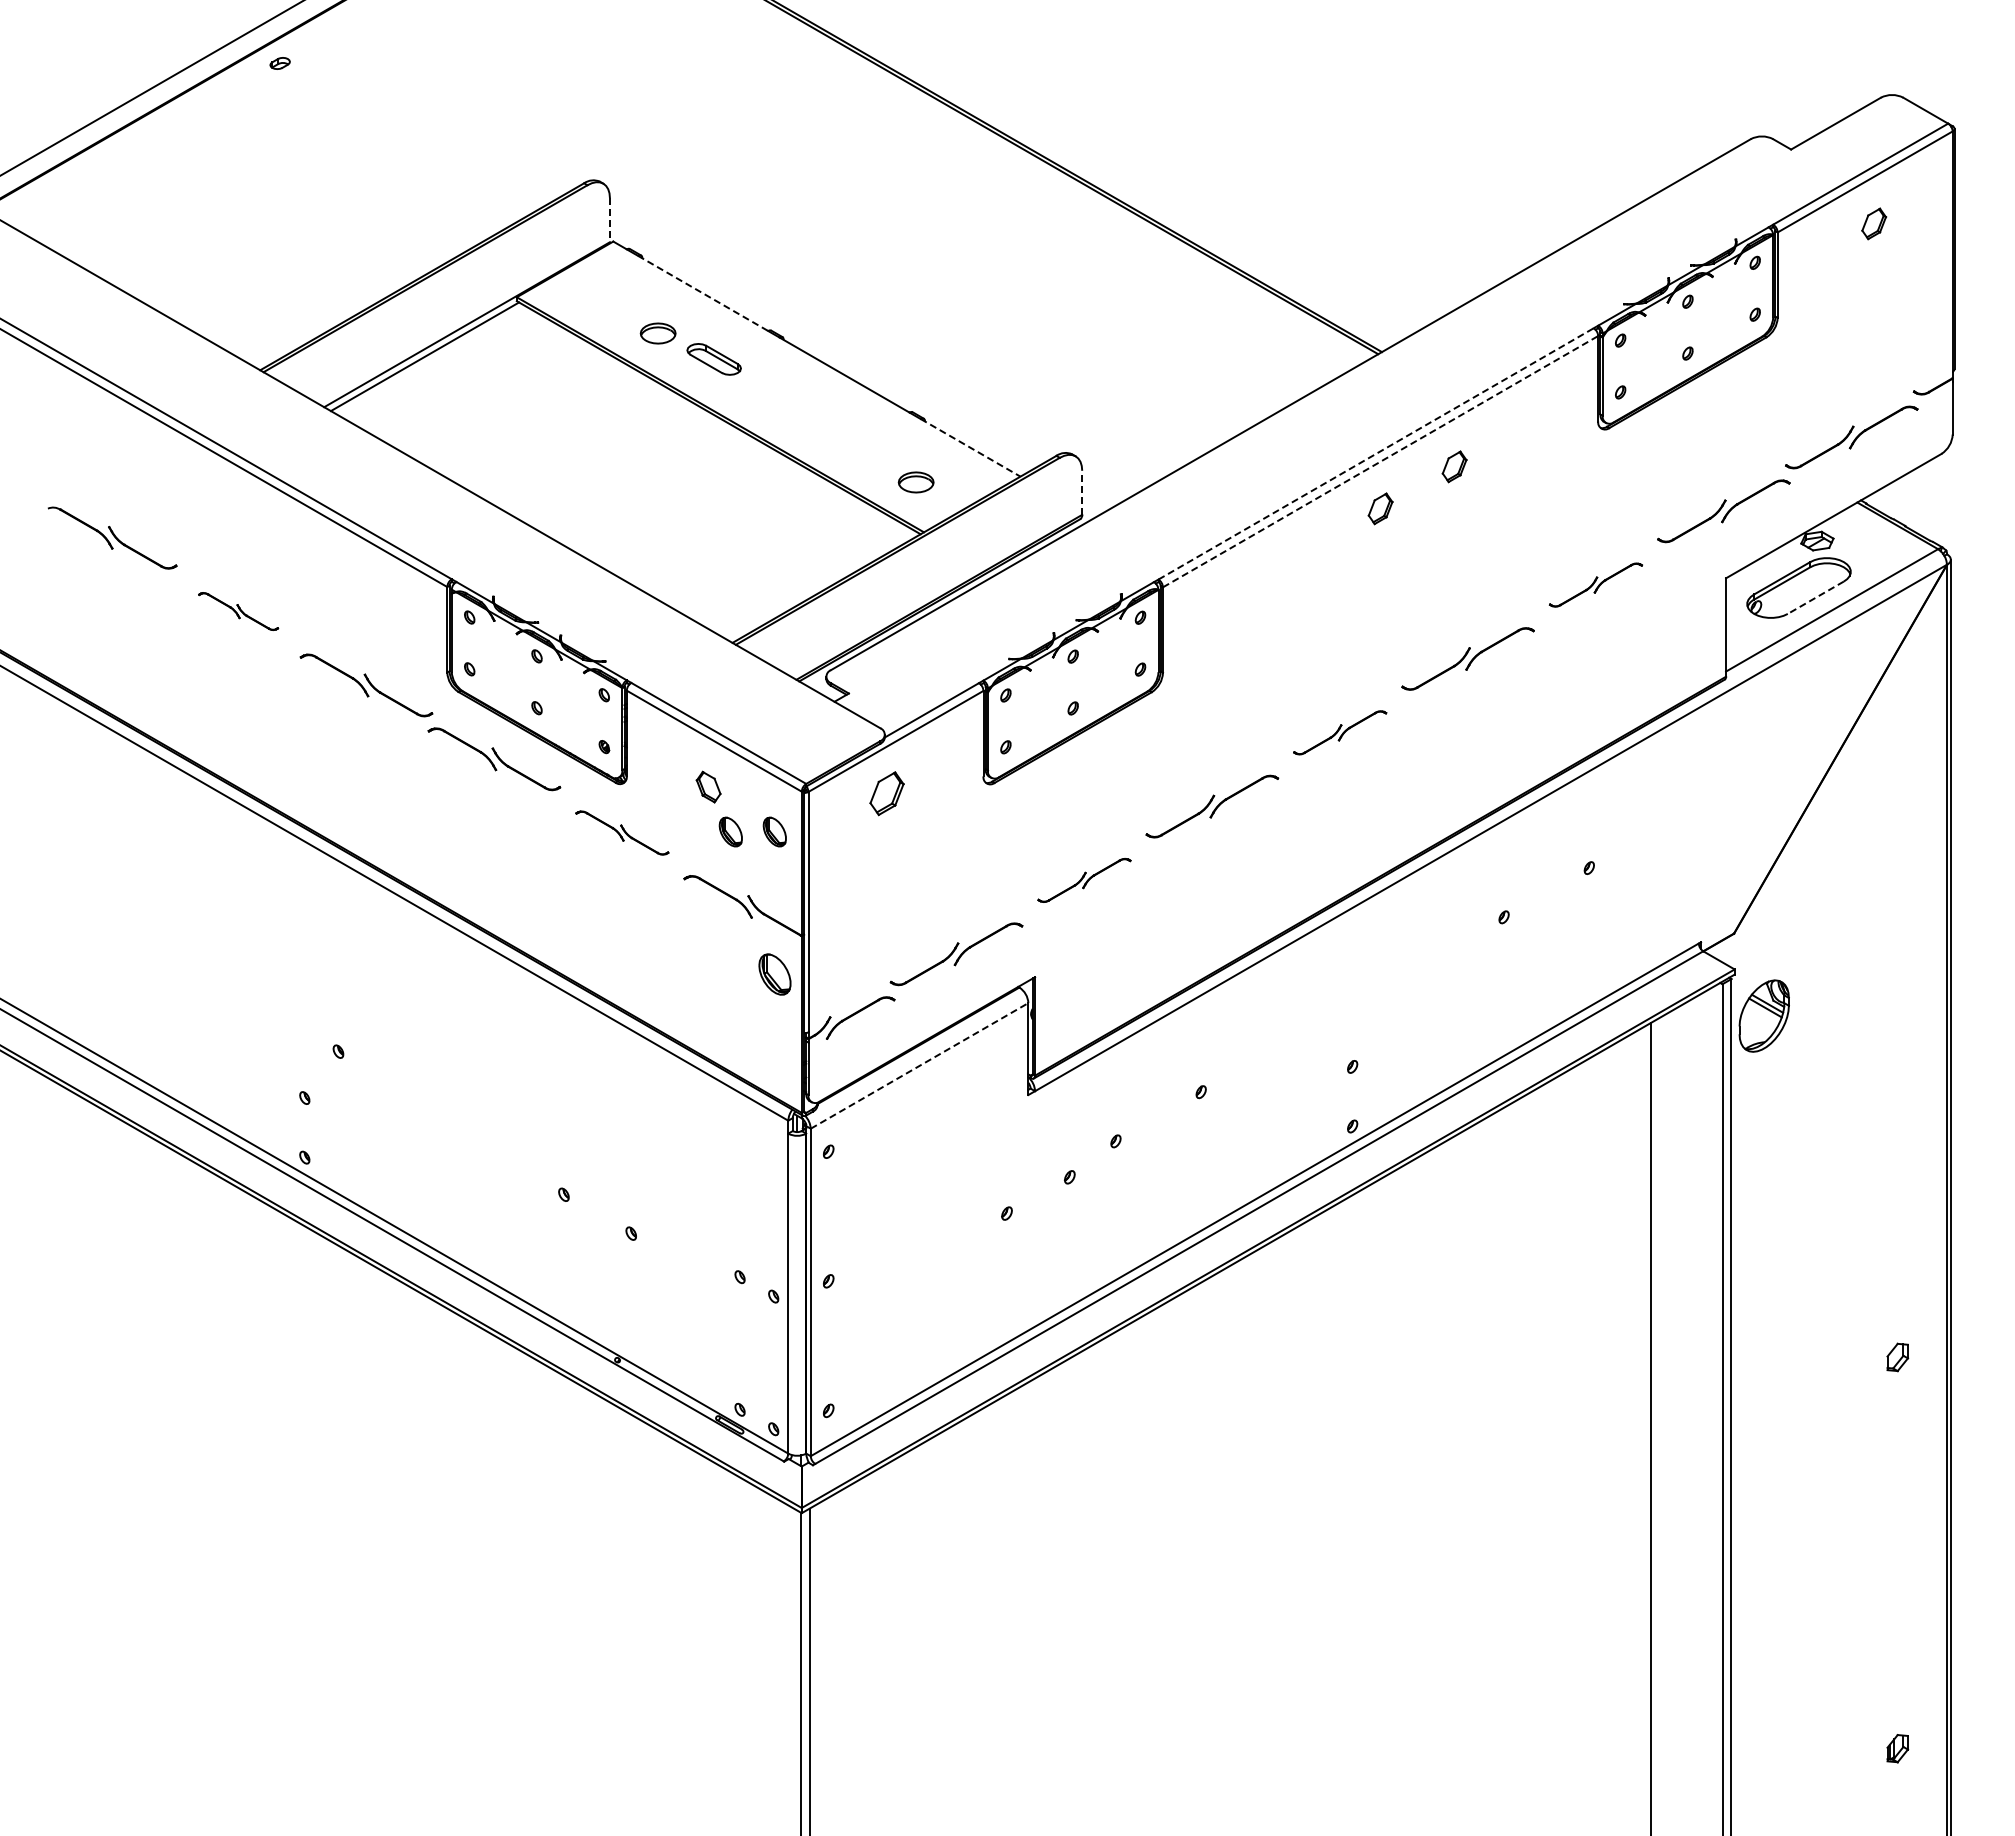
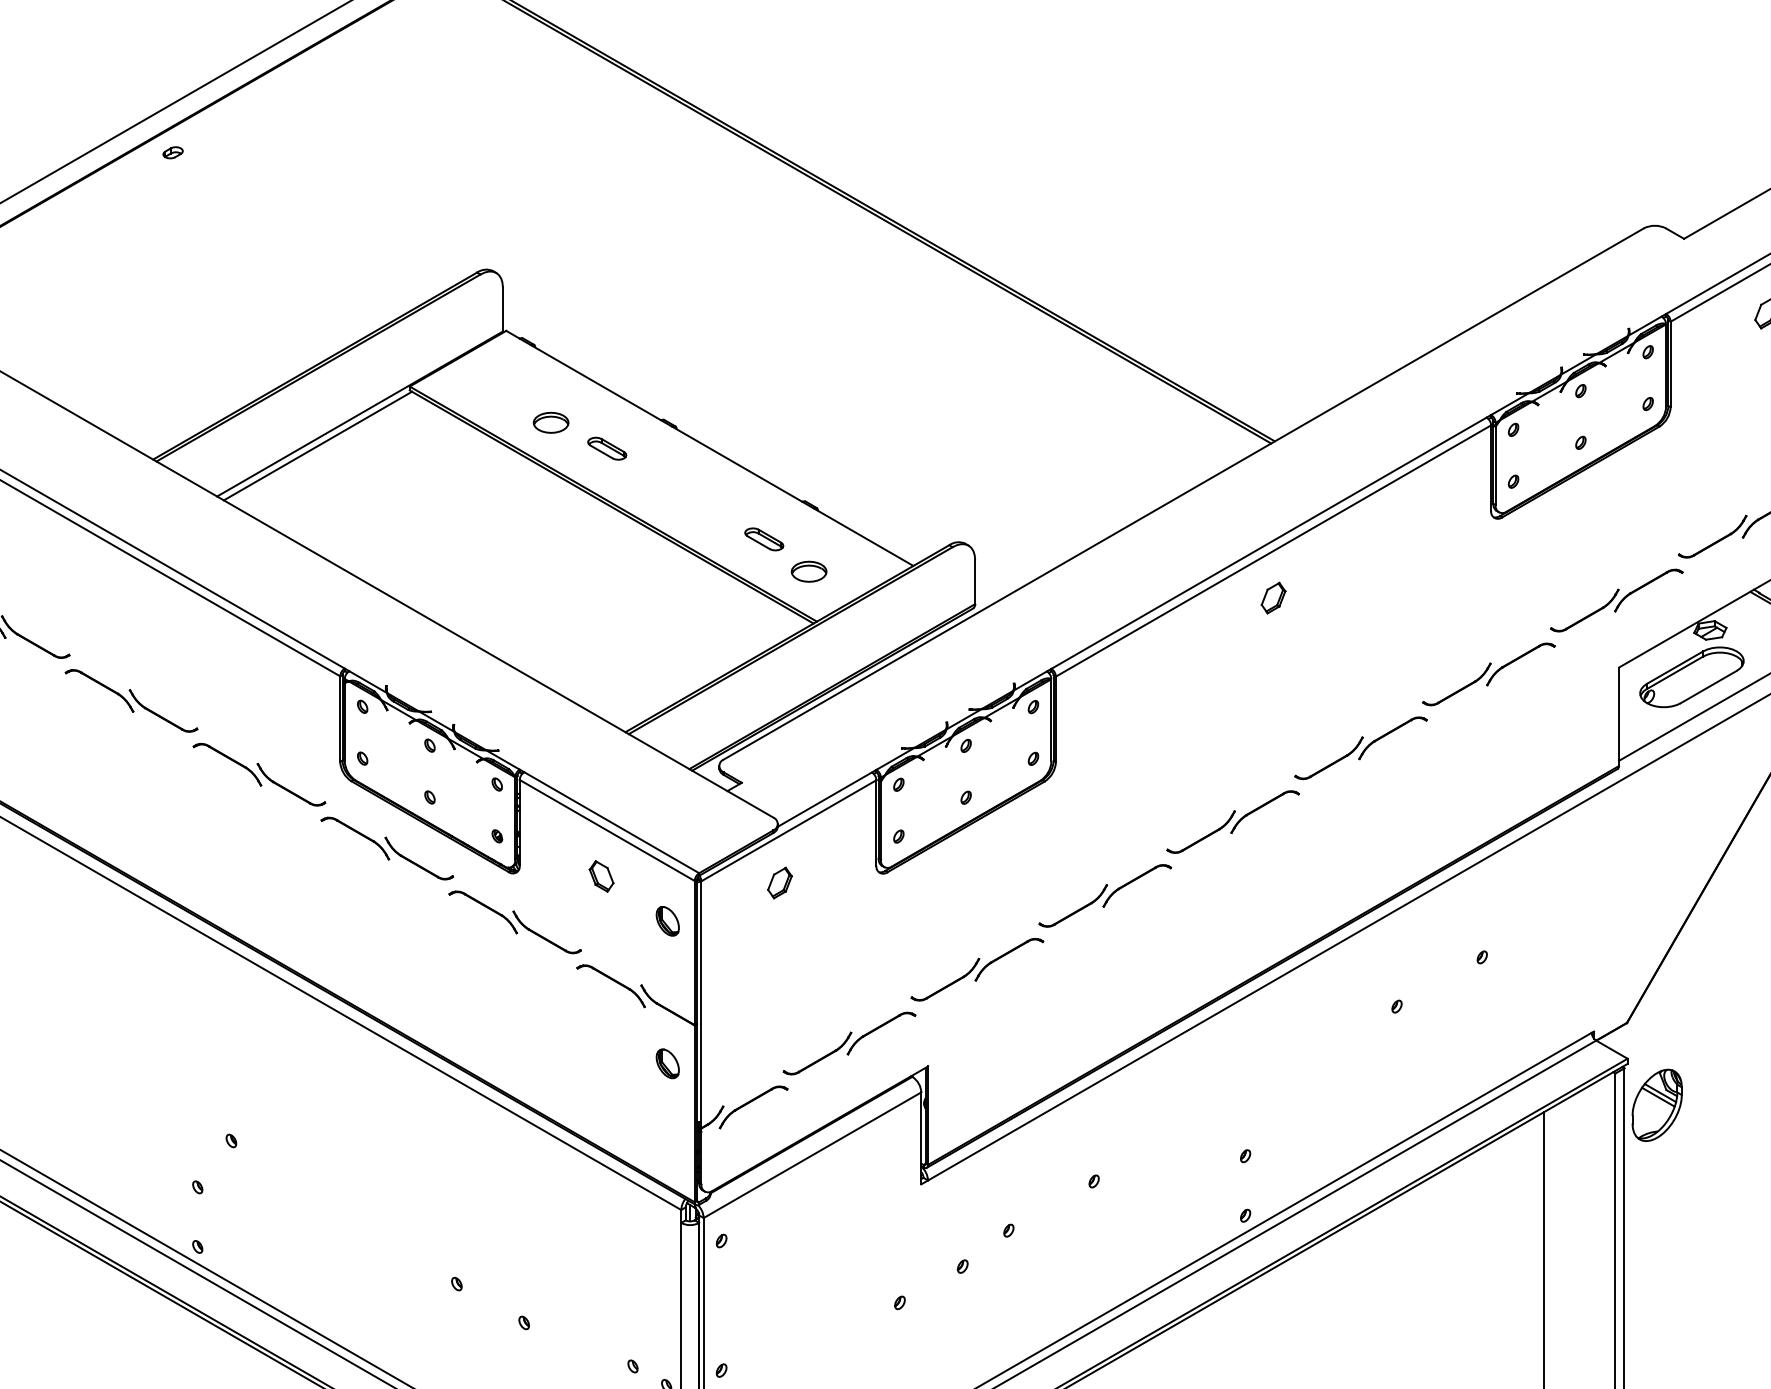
line: (609, 220) -> (502, 309), dashed -> solid
line: (703, 293) -> (596, 382), dashed -> solid
part: (714, 359) -> (607, 448), size x0.71
line: (970, 447) -> (863, 536), dashed -> solid
part: (871, 449) -> (764, 538), added
line: (1376, 453) -> (1269, 542), dashed -> solid
line: (1381, 461) -> (1274, 550), dashed -> solid
part: (1454, 466) -> (1347, 555), removed
line: (1082, 492) -> (975, 581), dashed -> solid
part: (1595, 584) -> (1488, 673), size x1.43
line: (1815, 598) -> (1708, 687), dashed -> solid
part: (238, 611) -> (131, 700), size x1.67
part: (1339, 732) -> (1232, 821), size x1.43
part: (886, 793) -> (779, 882), size x0.71
part: (730, 831) -> (623, 920), removed
part: (622, 832) -> (515, 921), size x1.43
part: (1084, 880) -> (977, 969), size x1.43
part: (774, 974) -> (667, 1063), size x0.71
line: (919, 1065) -> (812, 1154), dashed -> solid

